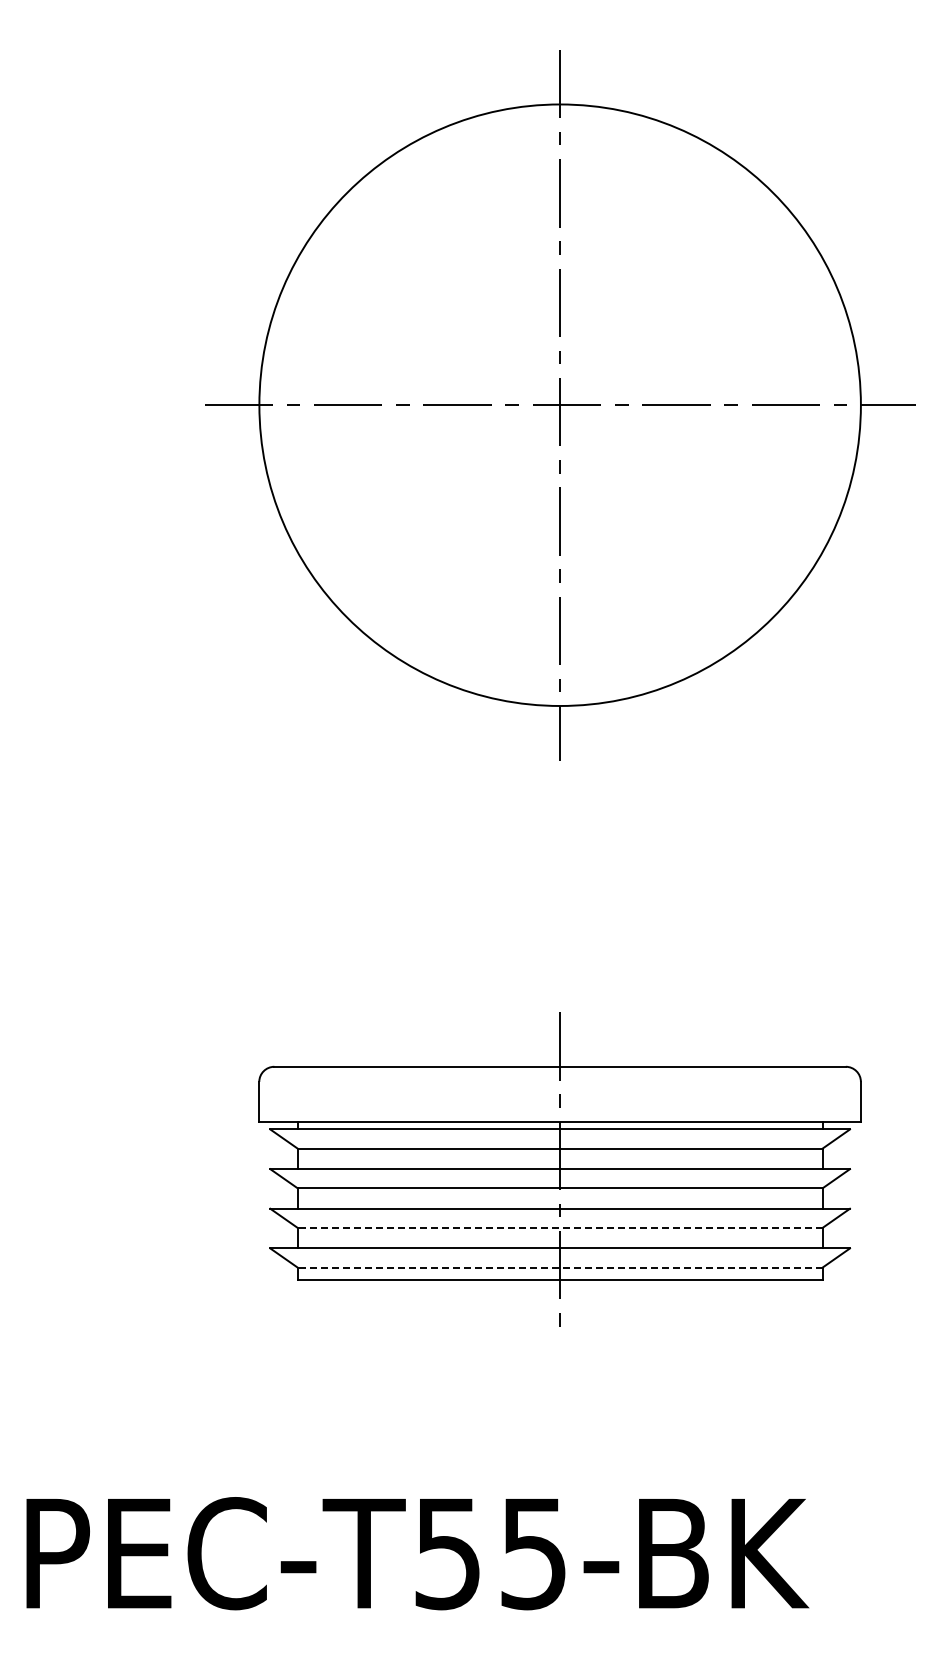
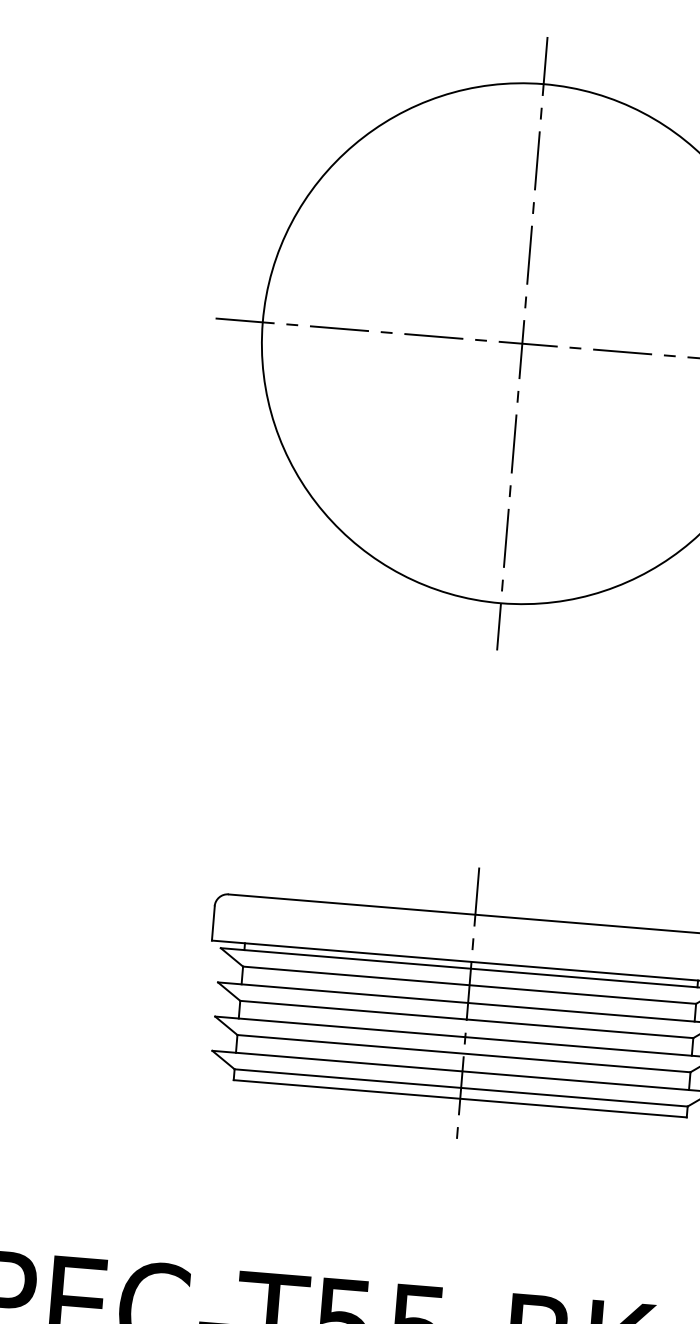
line: (559, 1227) -> (463, 1053), dashed -> solid
line: (559, 1267) -> (460, 1087), dashed -> solid

